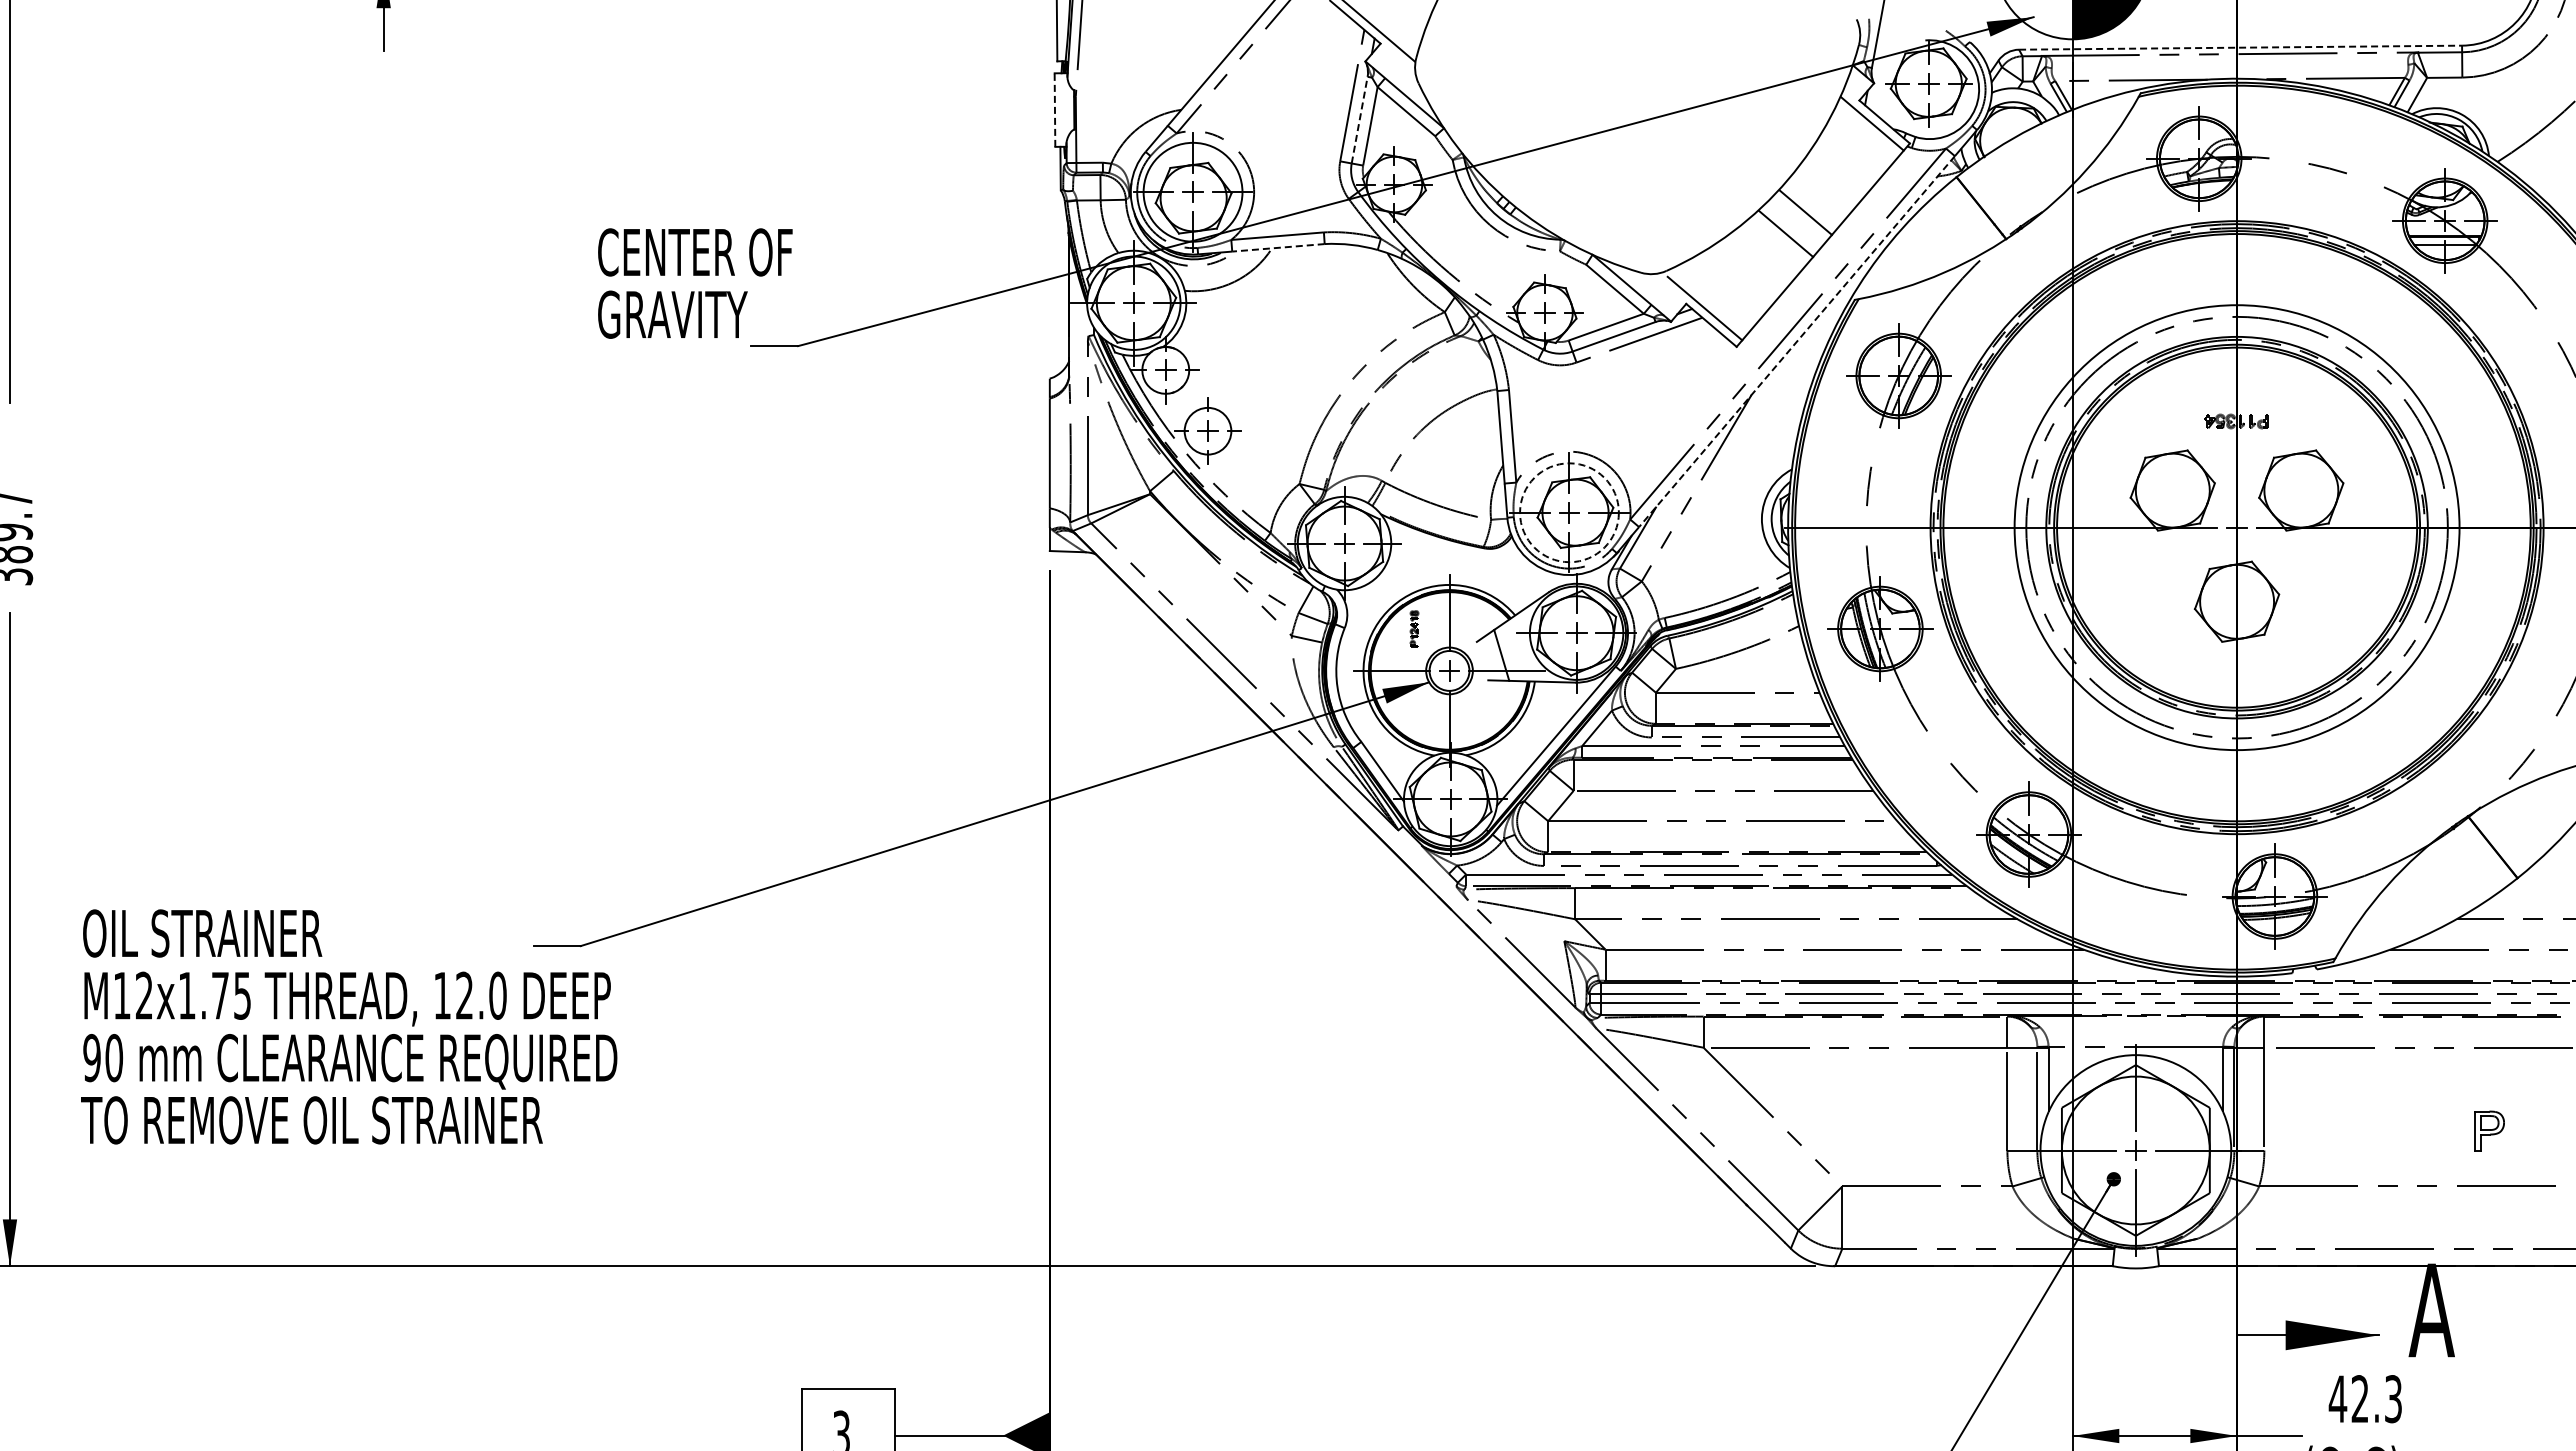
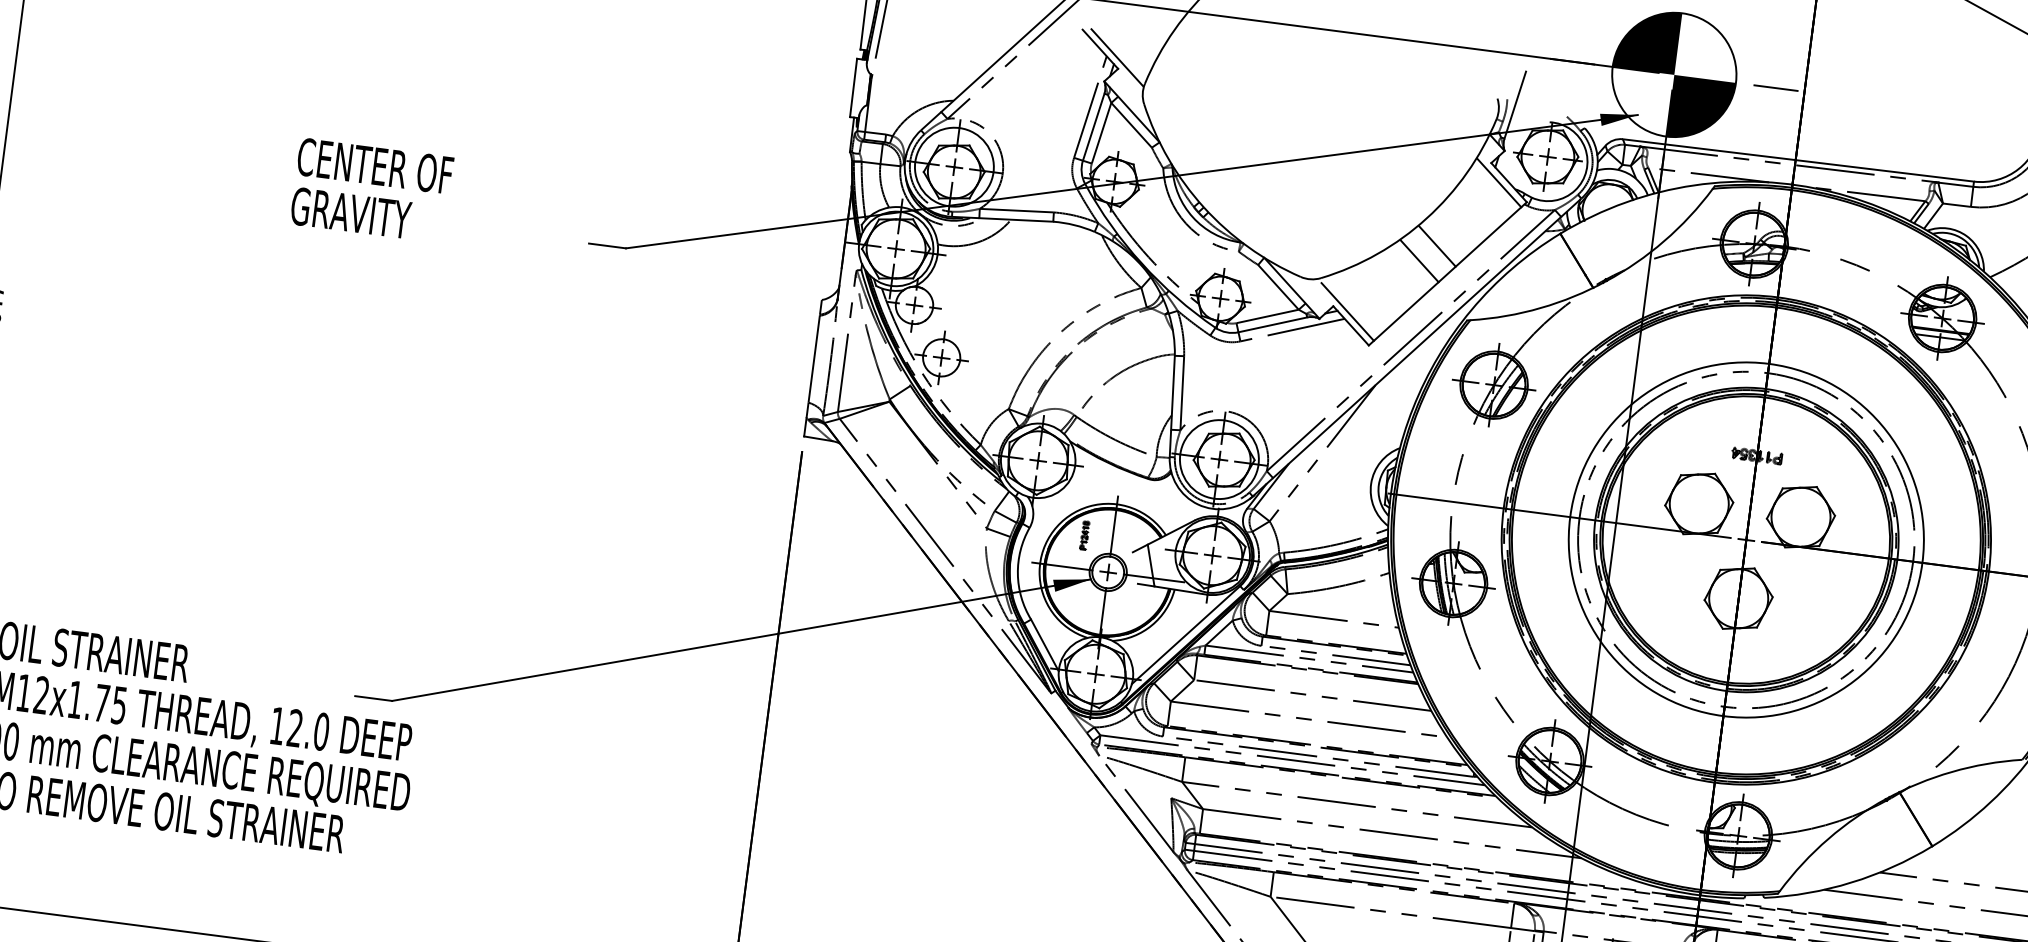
line: (2241, 47) -> (1799, 160), dashed -> solid
line: (1054, 110) -> (853, 88), dashed -> solid
line: (1359, 119) -> (1093, 126), dashed -> solid
line: (1277, 247) -> (1015, 219), dashed -> solid
text: (695, 283) -> (372, 190), moved
line: (1797, 341) -> (1417, 347), dashed -> solid
circle: (1569, 512) -> (1219, 459), dashed -> solid

